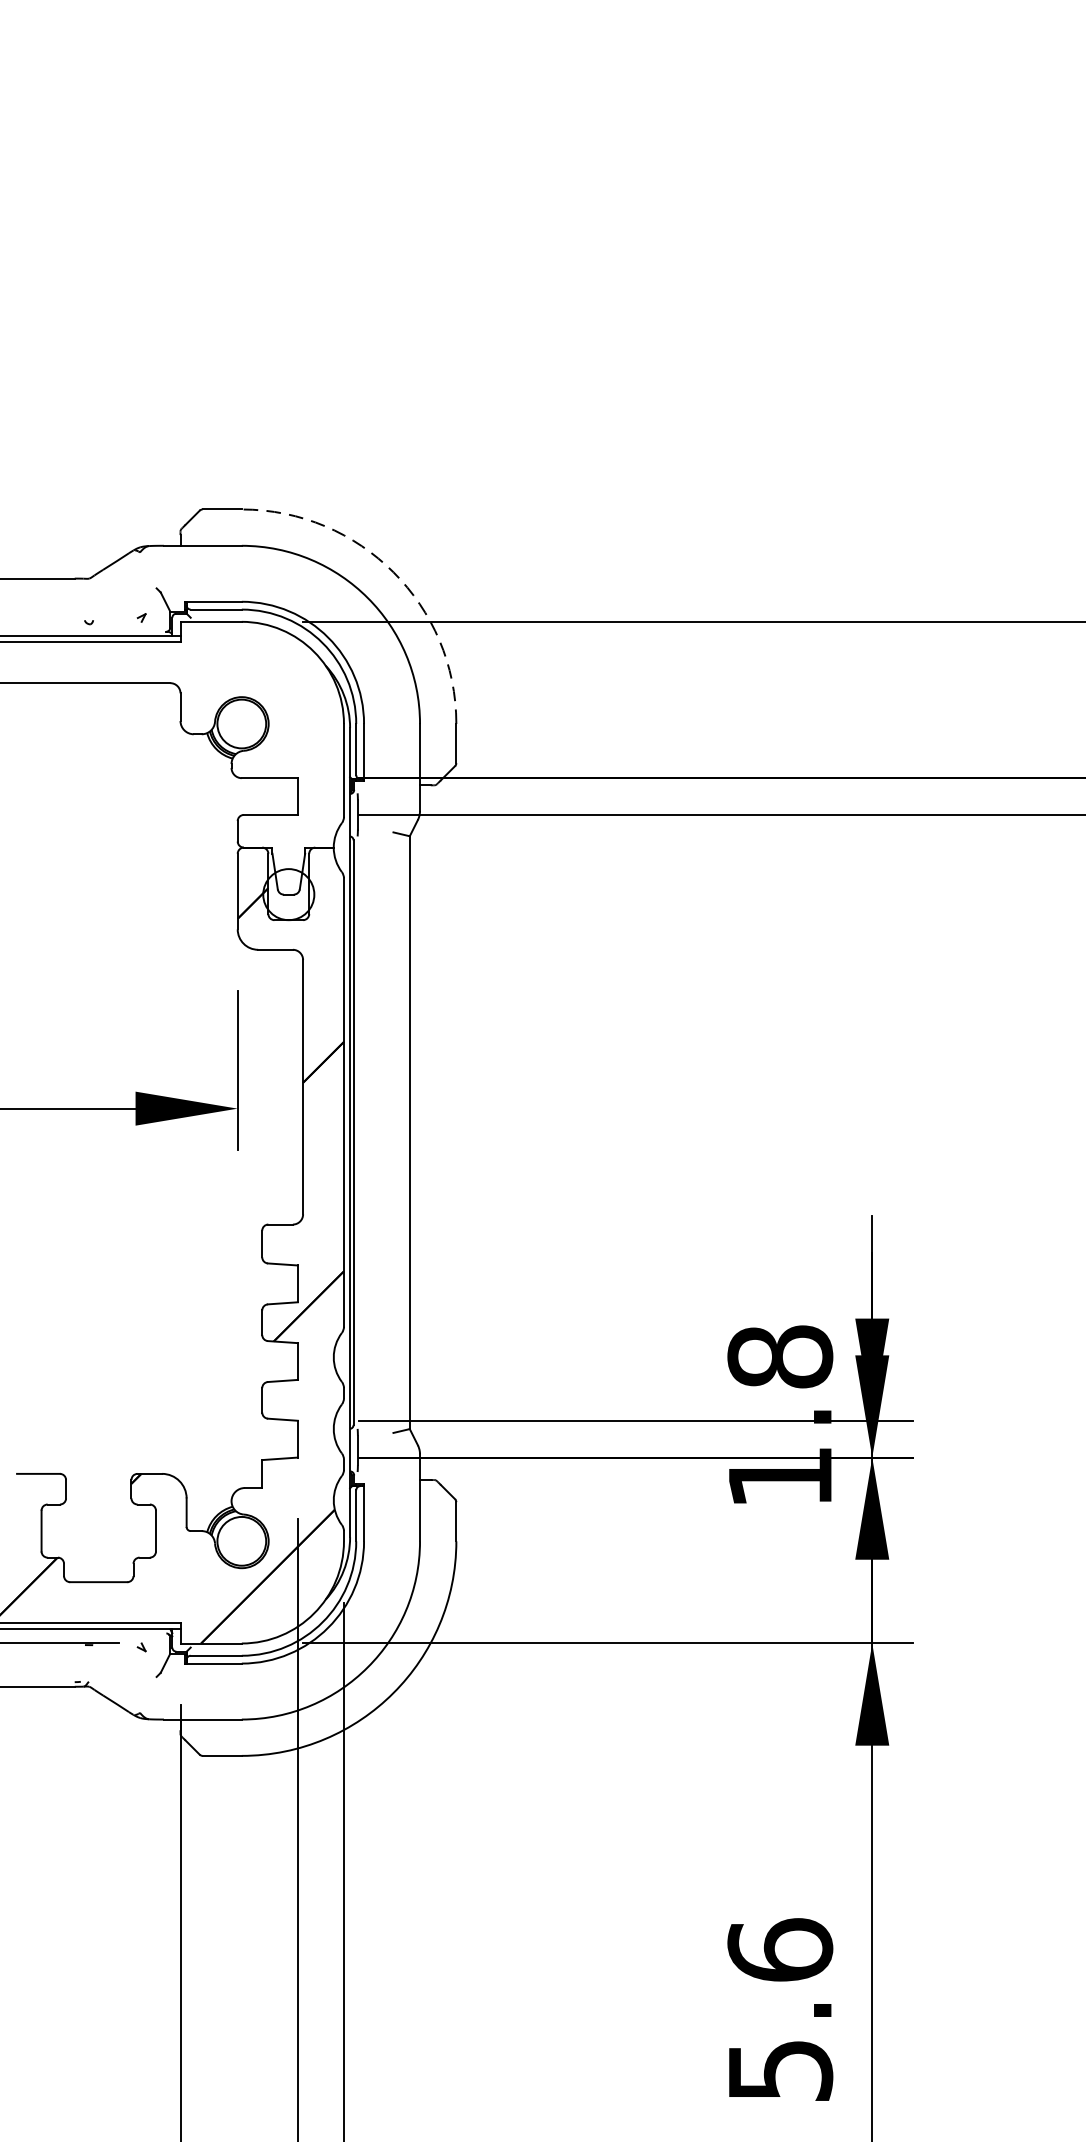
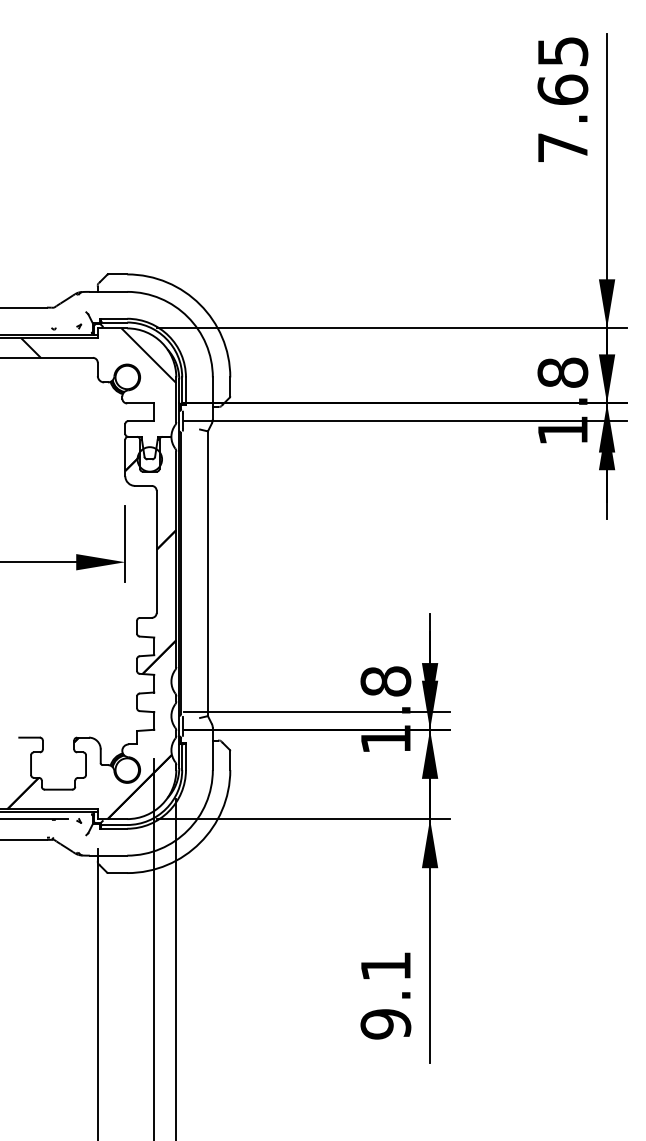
arc: (394, 572) -> (200, 304), dashed -> solid
hatch: (181, 678) -> (98, 355), added
text: (779, 2010) -> (385, 995), 5.6 -> 9.1

